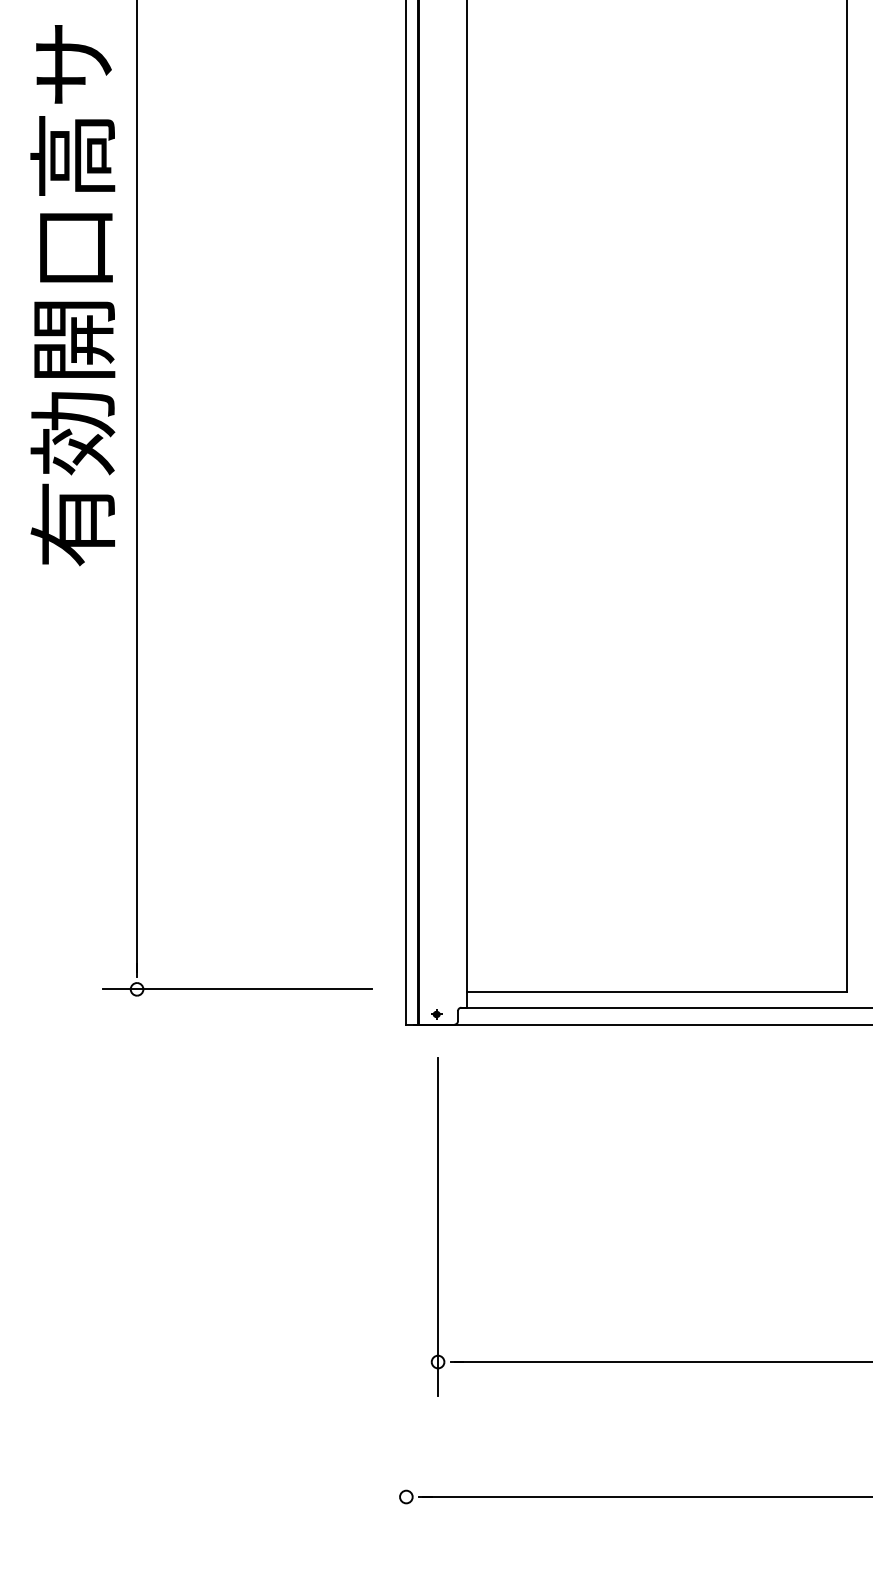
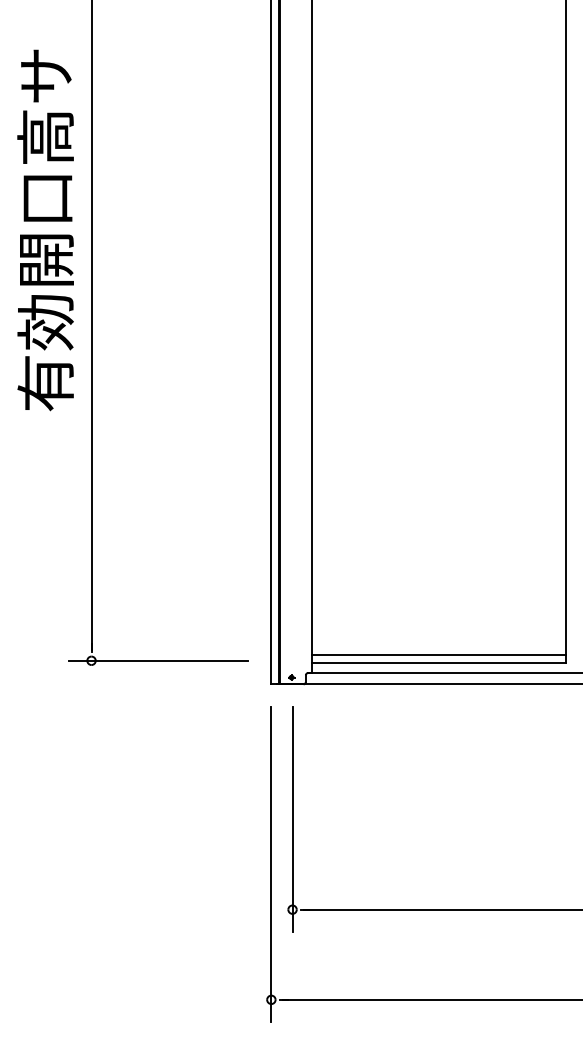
text: (72, 295) -> (45, 230), moved
line: (656, 981) -> (438, 655), added
line: (406, 1294) -> (271, 864), added

